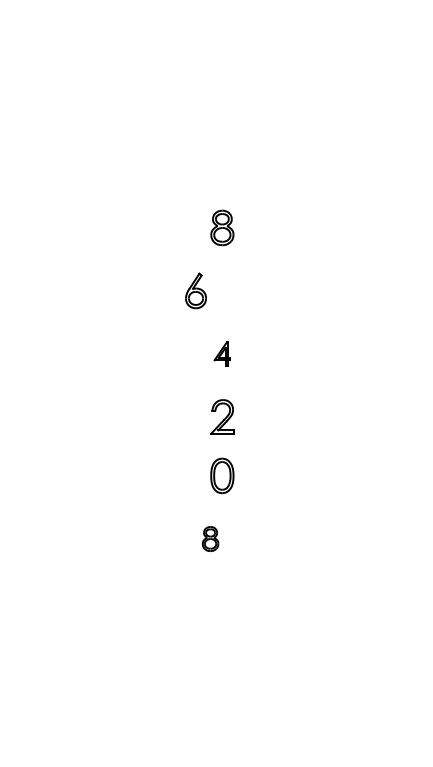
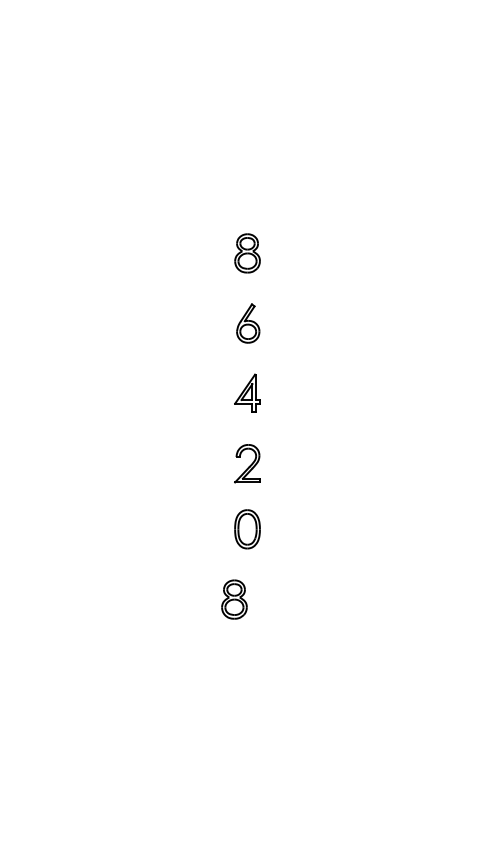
part: (195, 290) -> (247, 323), moved
part: (222, 353) -> (247, 393), size x1.43
part: (210, 538) -> (234, 598), size x1.43

